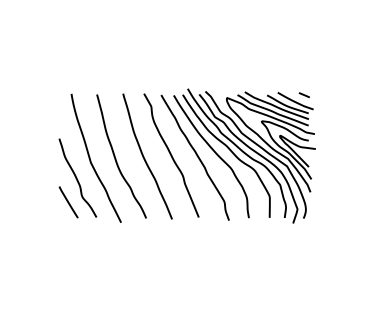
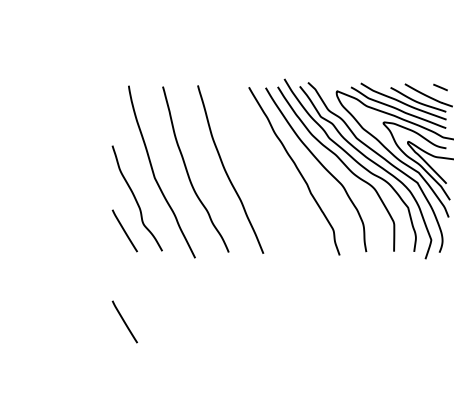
curve: (171, 155) -> (262, 168), removed
line: (68, 270) -> (124, 322), added

